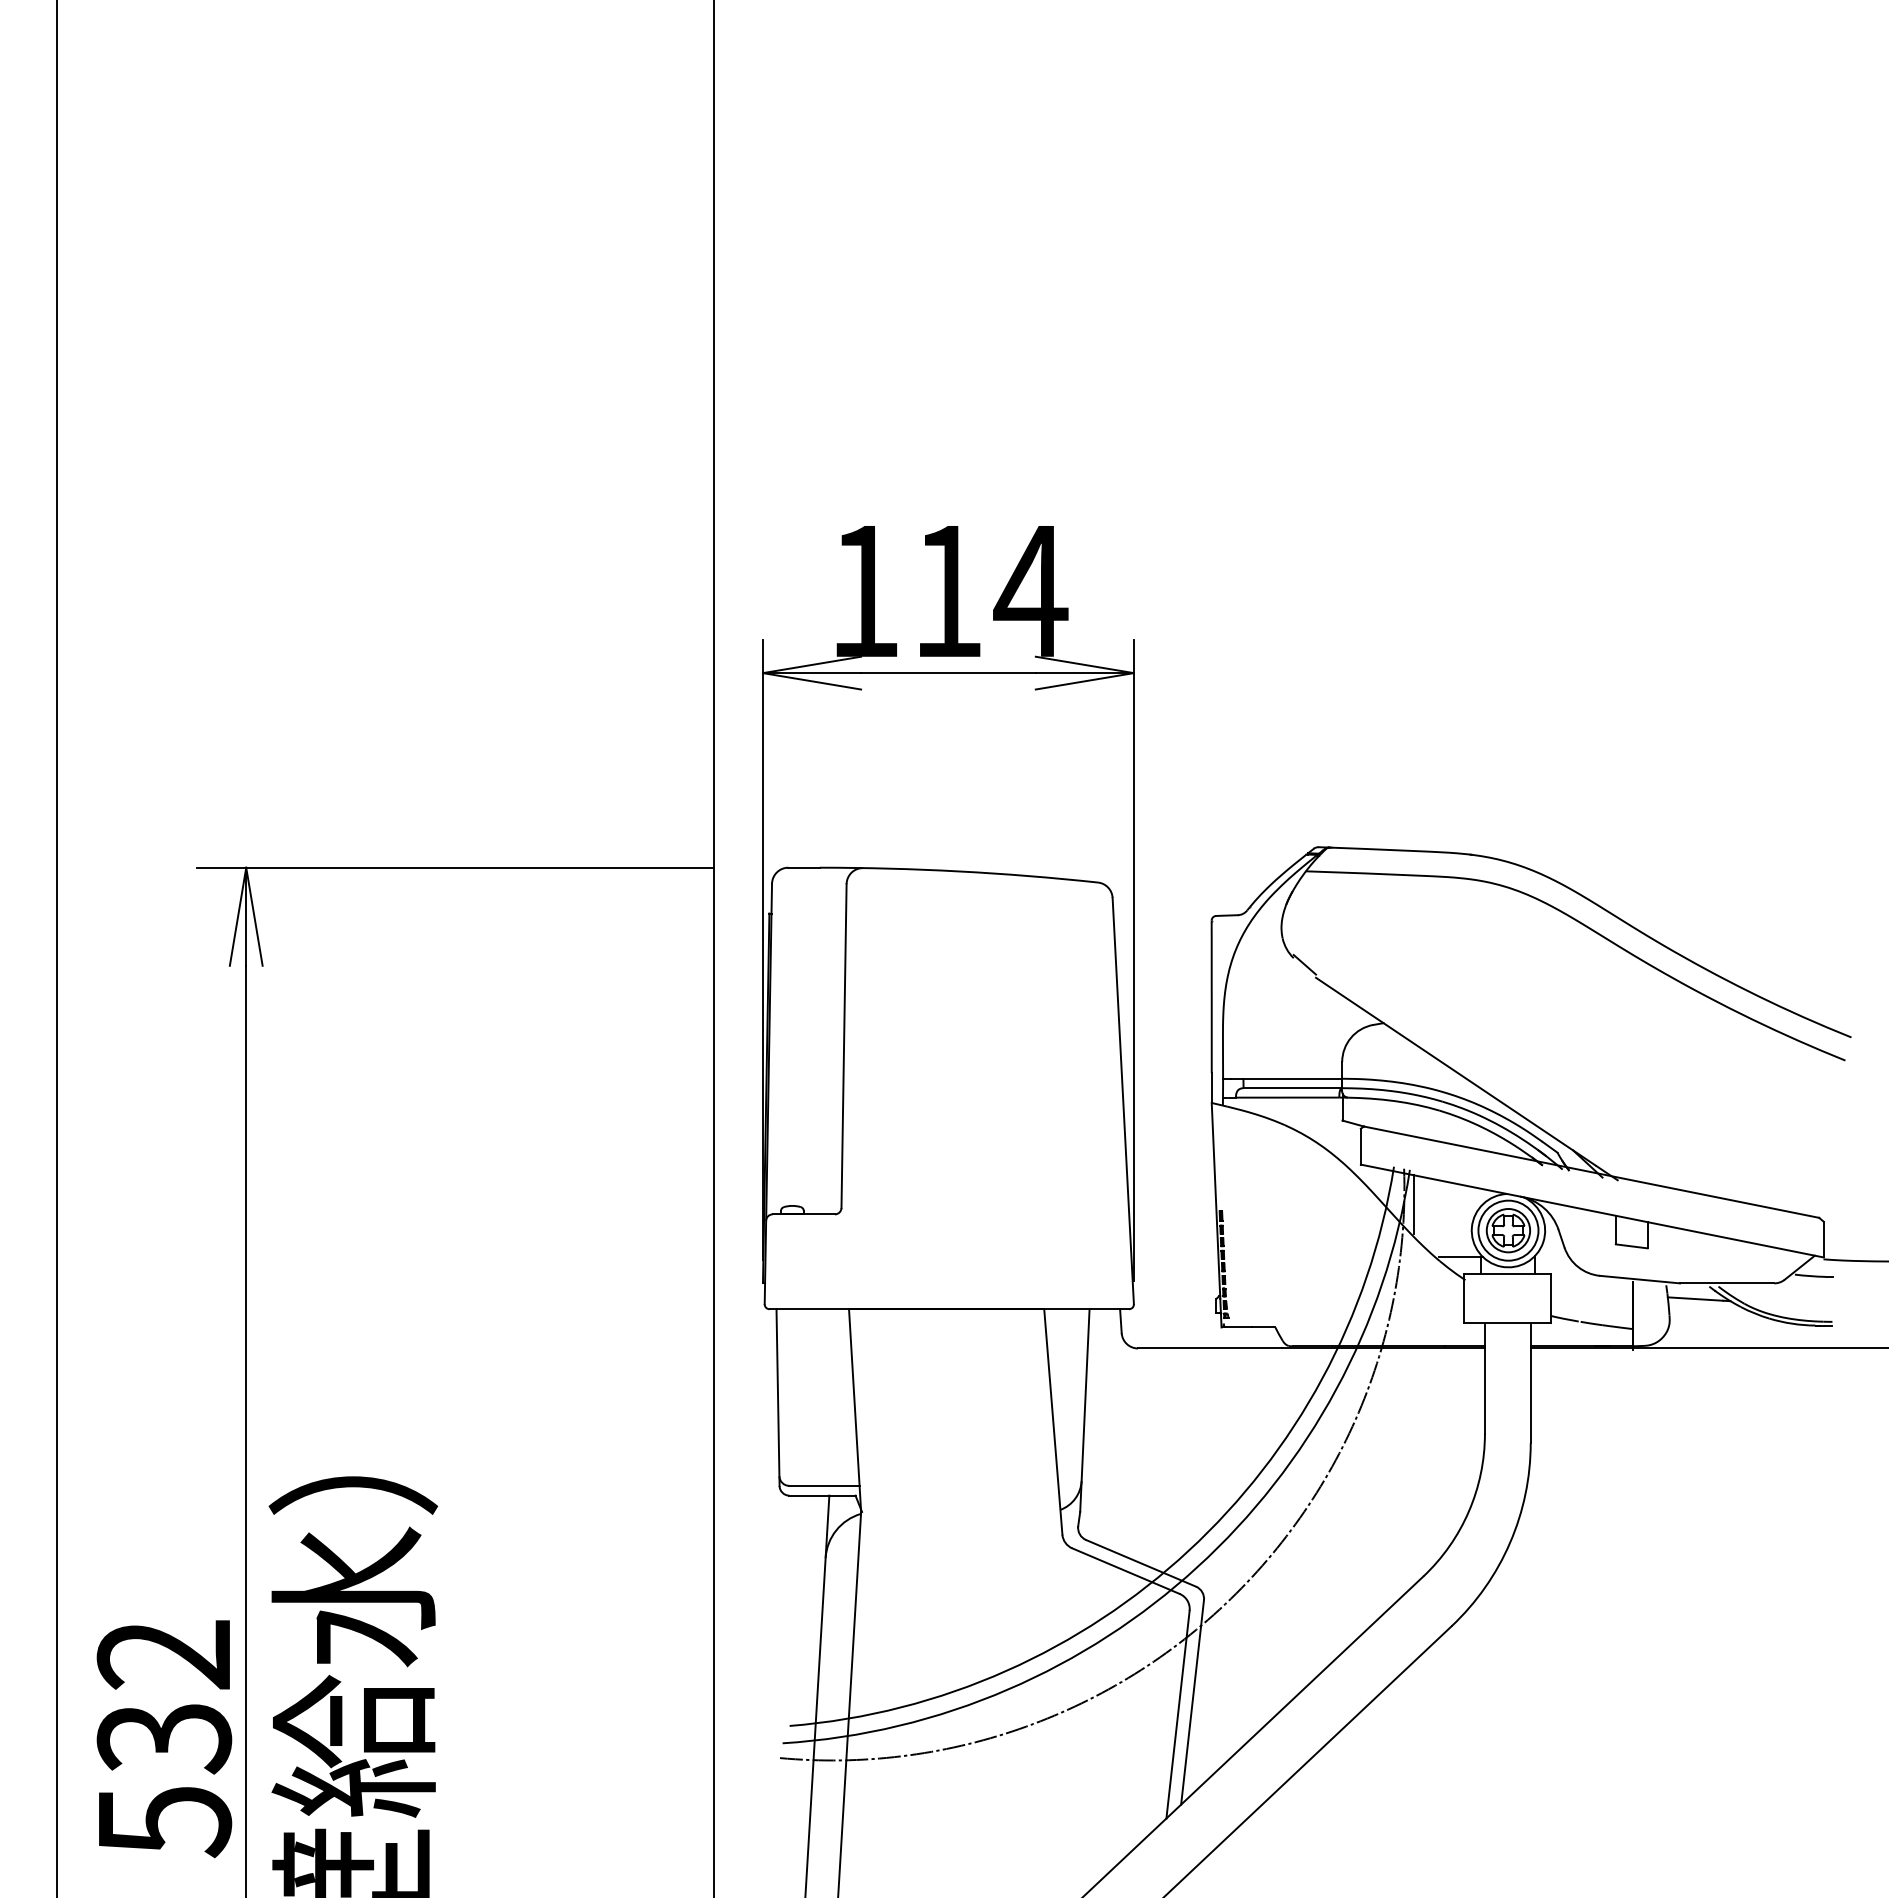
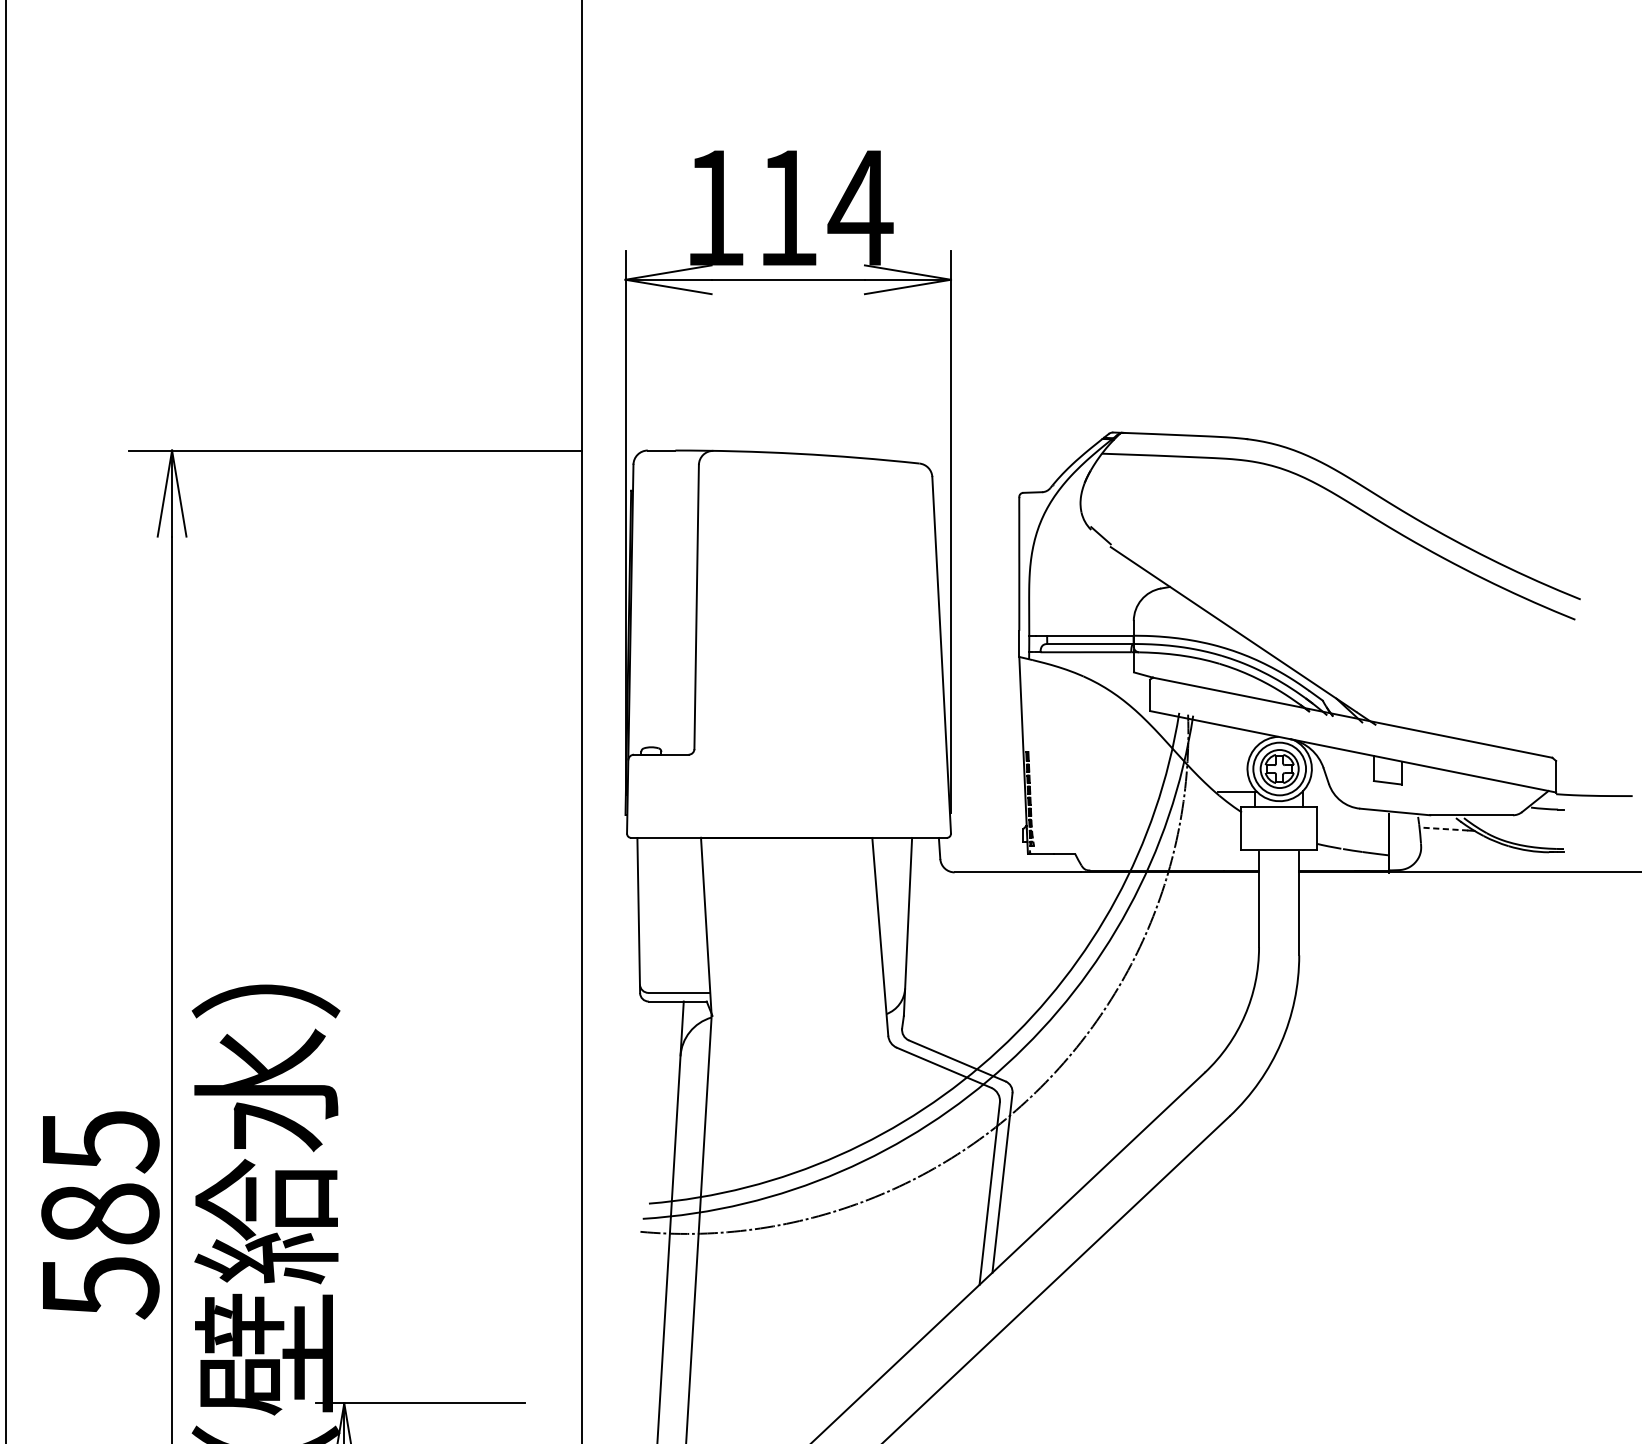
line: (1414, 1204) -> (1197, 746), removed
line: (1695, 1299) -> (1443, 829), solid -> dashed
text: (164, 1697) -> (100, 1178), 532 -> 585

